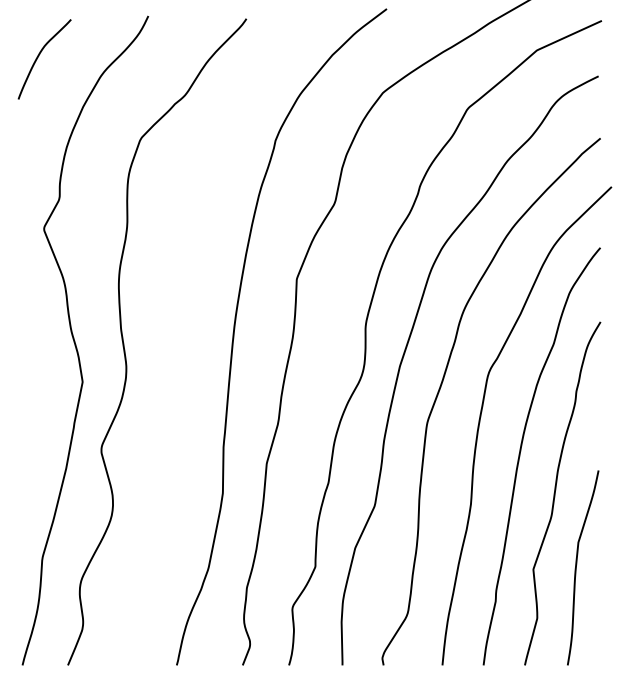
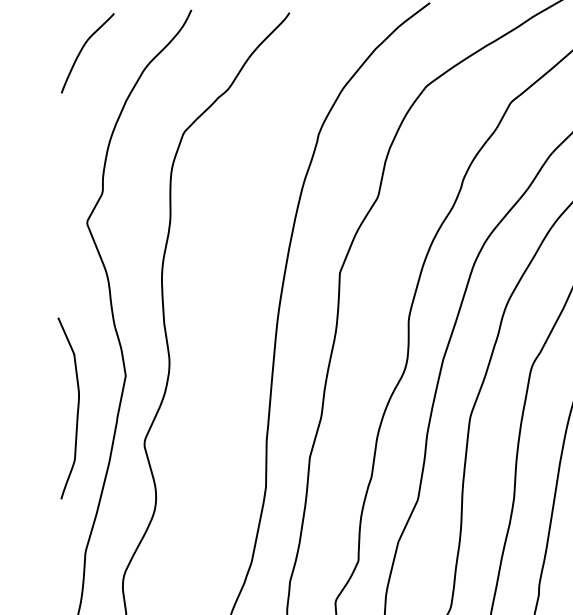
curve: (33, 418) -> (76, 412), added

